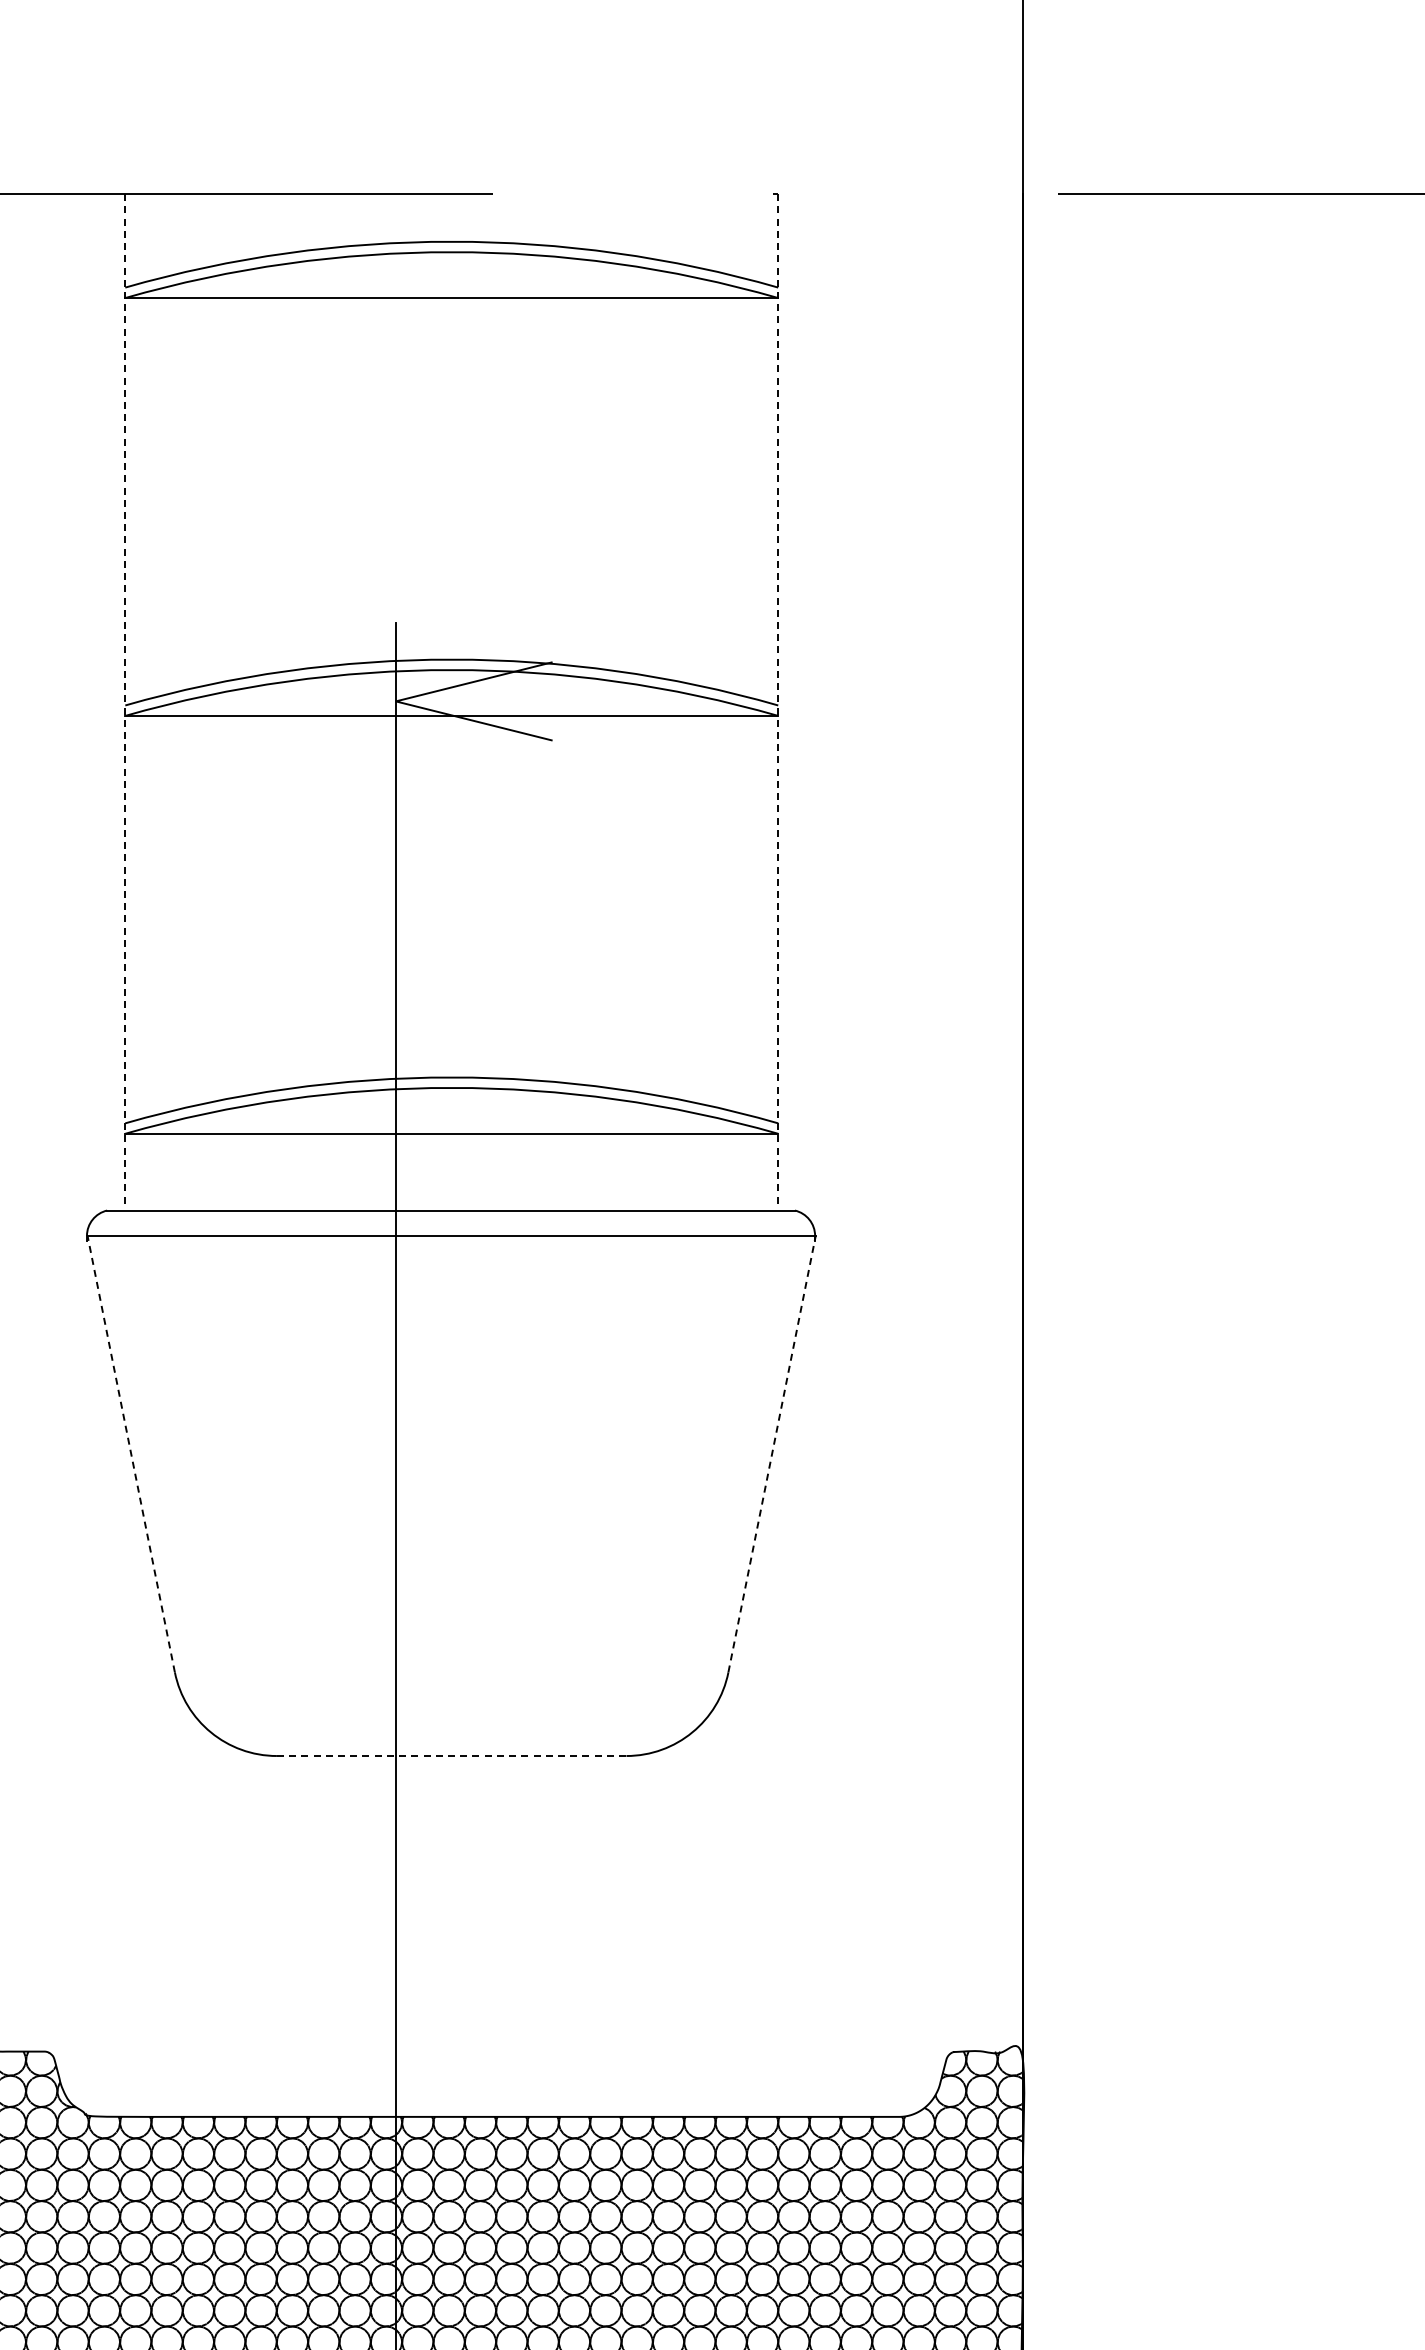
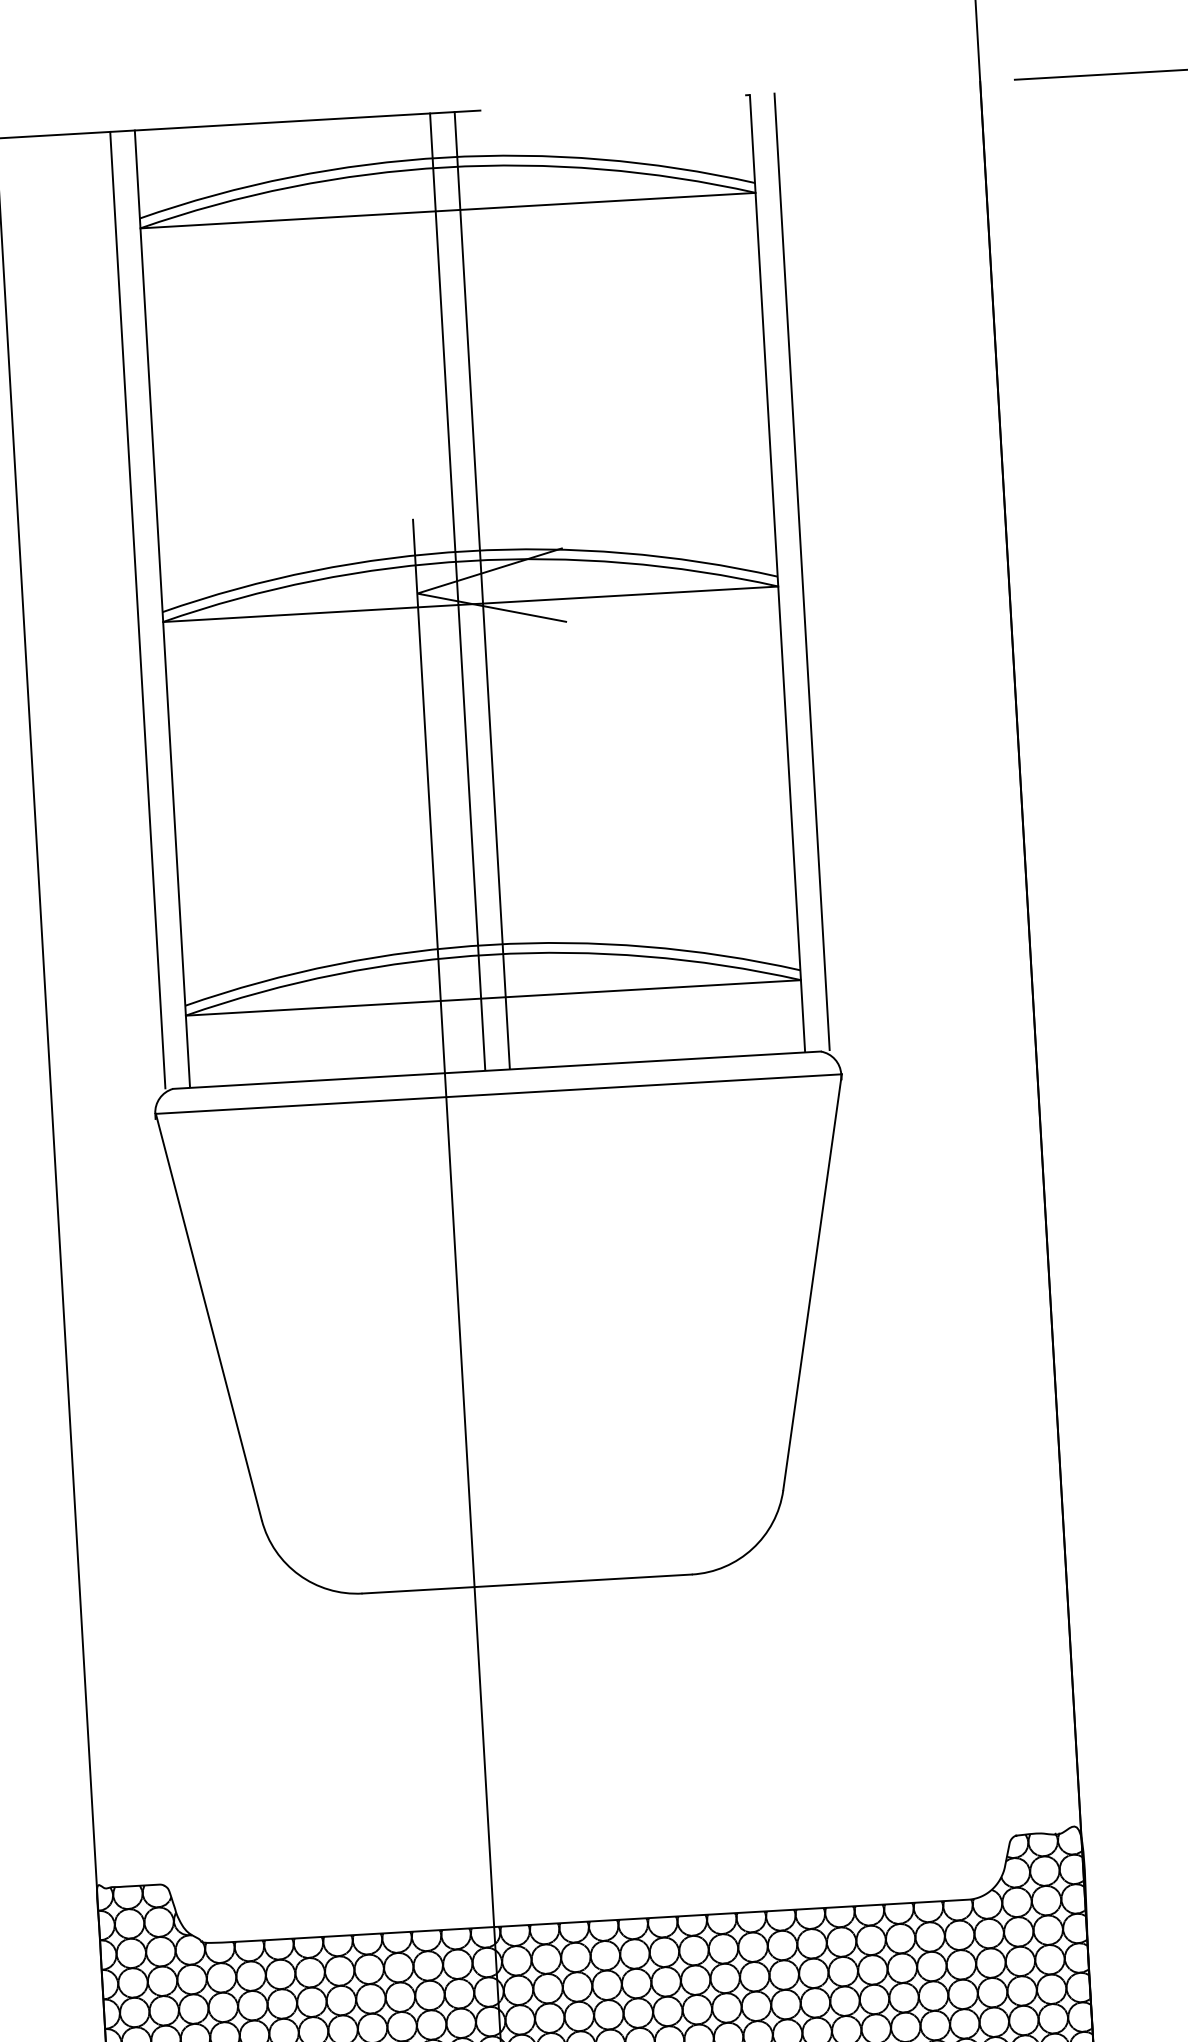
line: (99, 701) -> (138, 609), added
line: (125, 701) -> (162, 608), dashed -> solid
line: (438, 701) -> (457, 591), added
line: (464, 701) -> (481, 589), added
line: (778, 701) -> (777, 572), dashed -> solid
line: (804, 701) -> (802, 571), added
line: (131, 1454) -> (209, 1317), dashed -> solid
line: (772, 1454) -> (812, 1282), dashed -> solid
line: (451, 1756) -> (526, 1584), dashed -> solid

